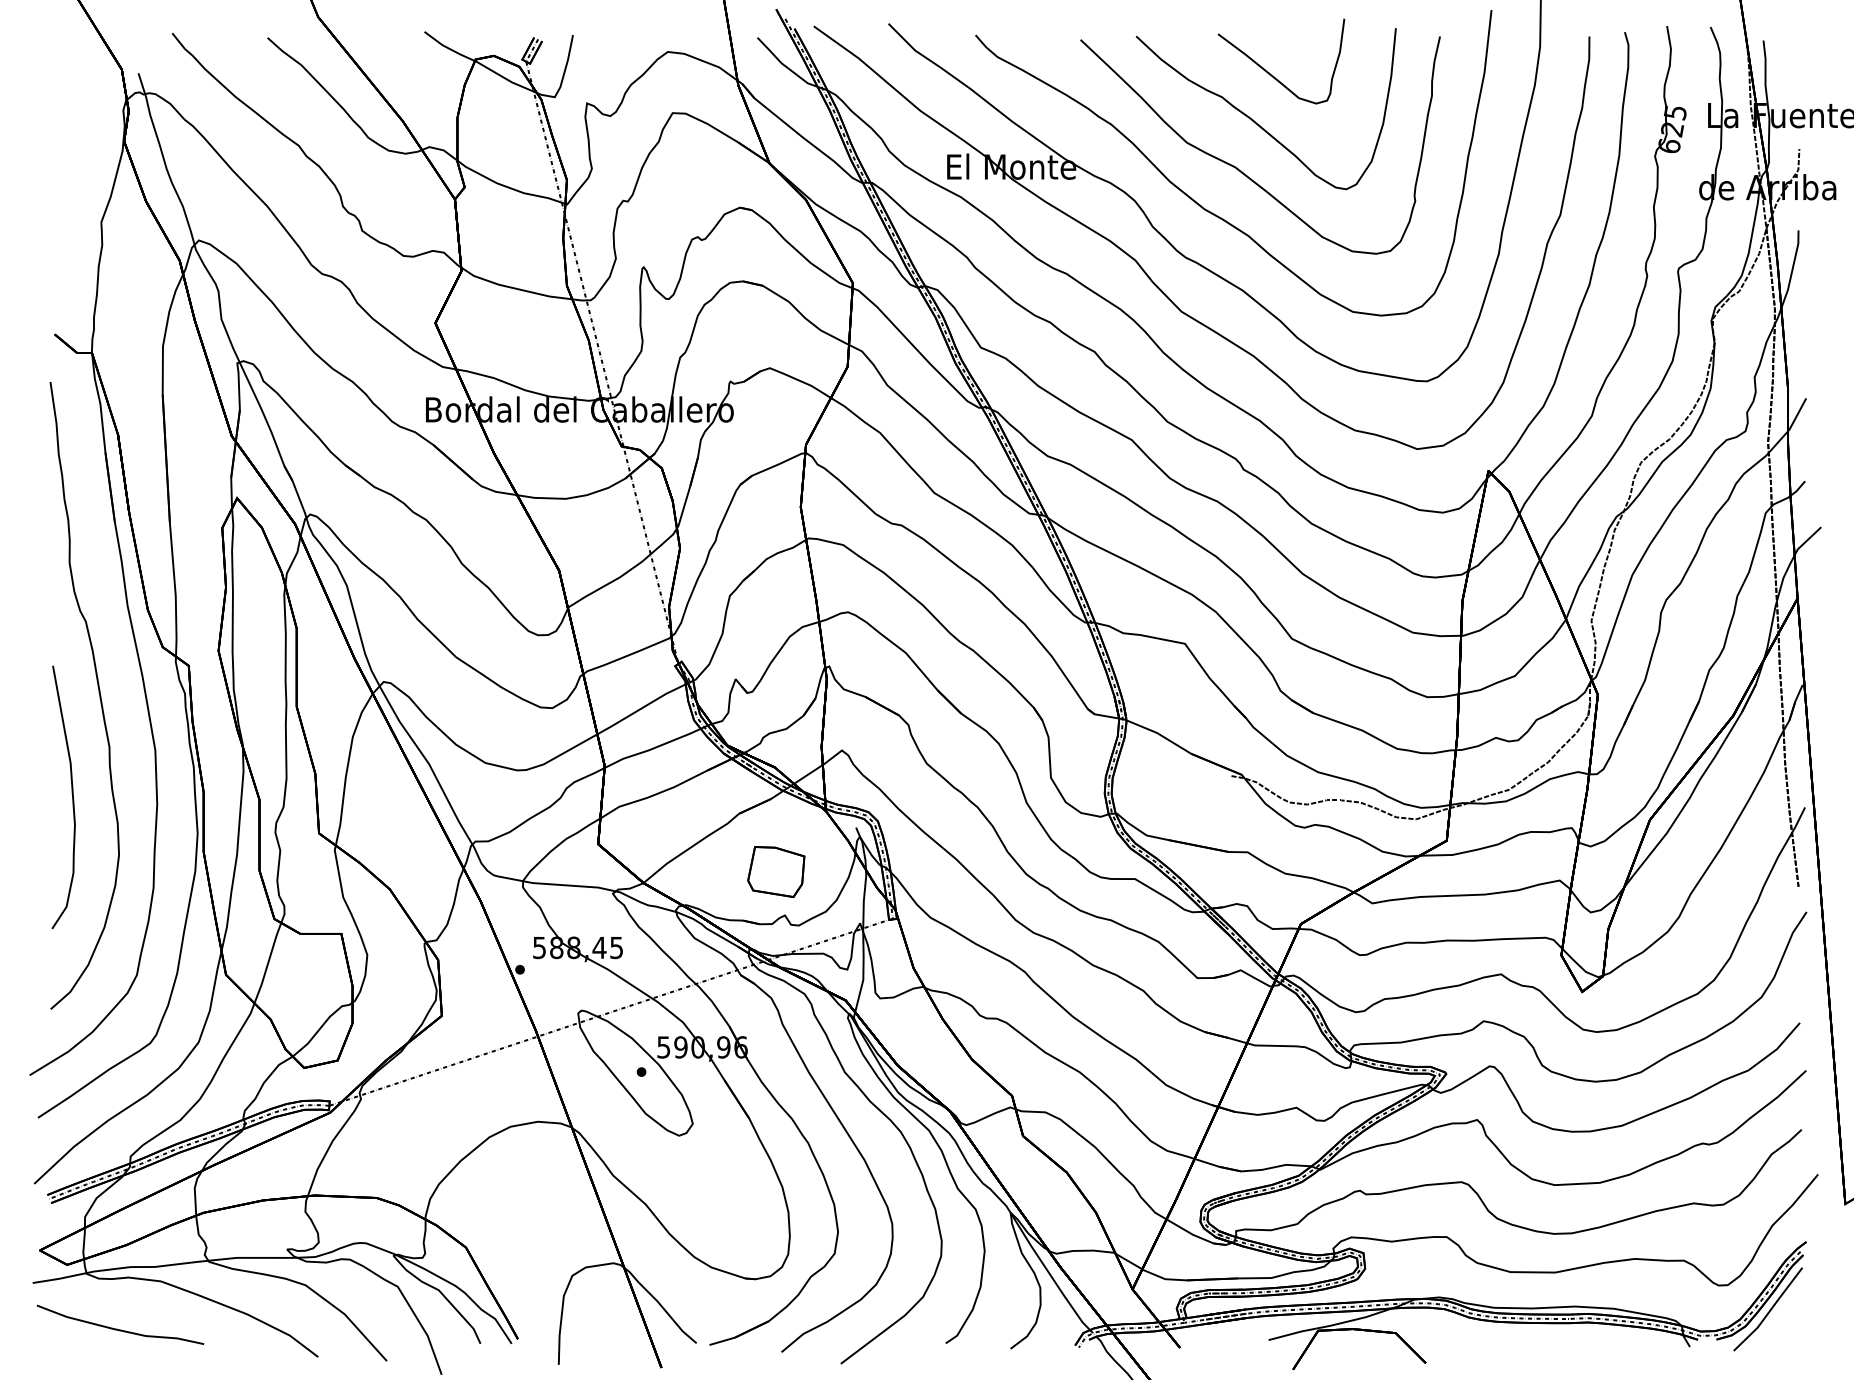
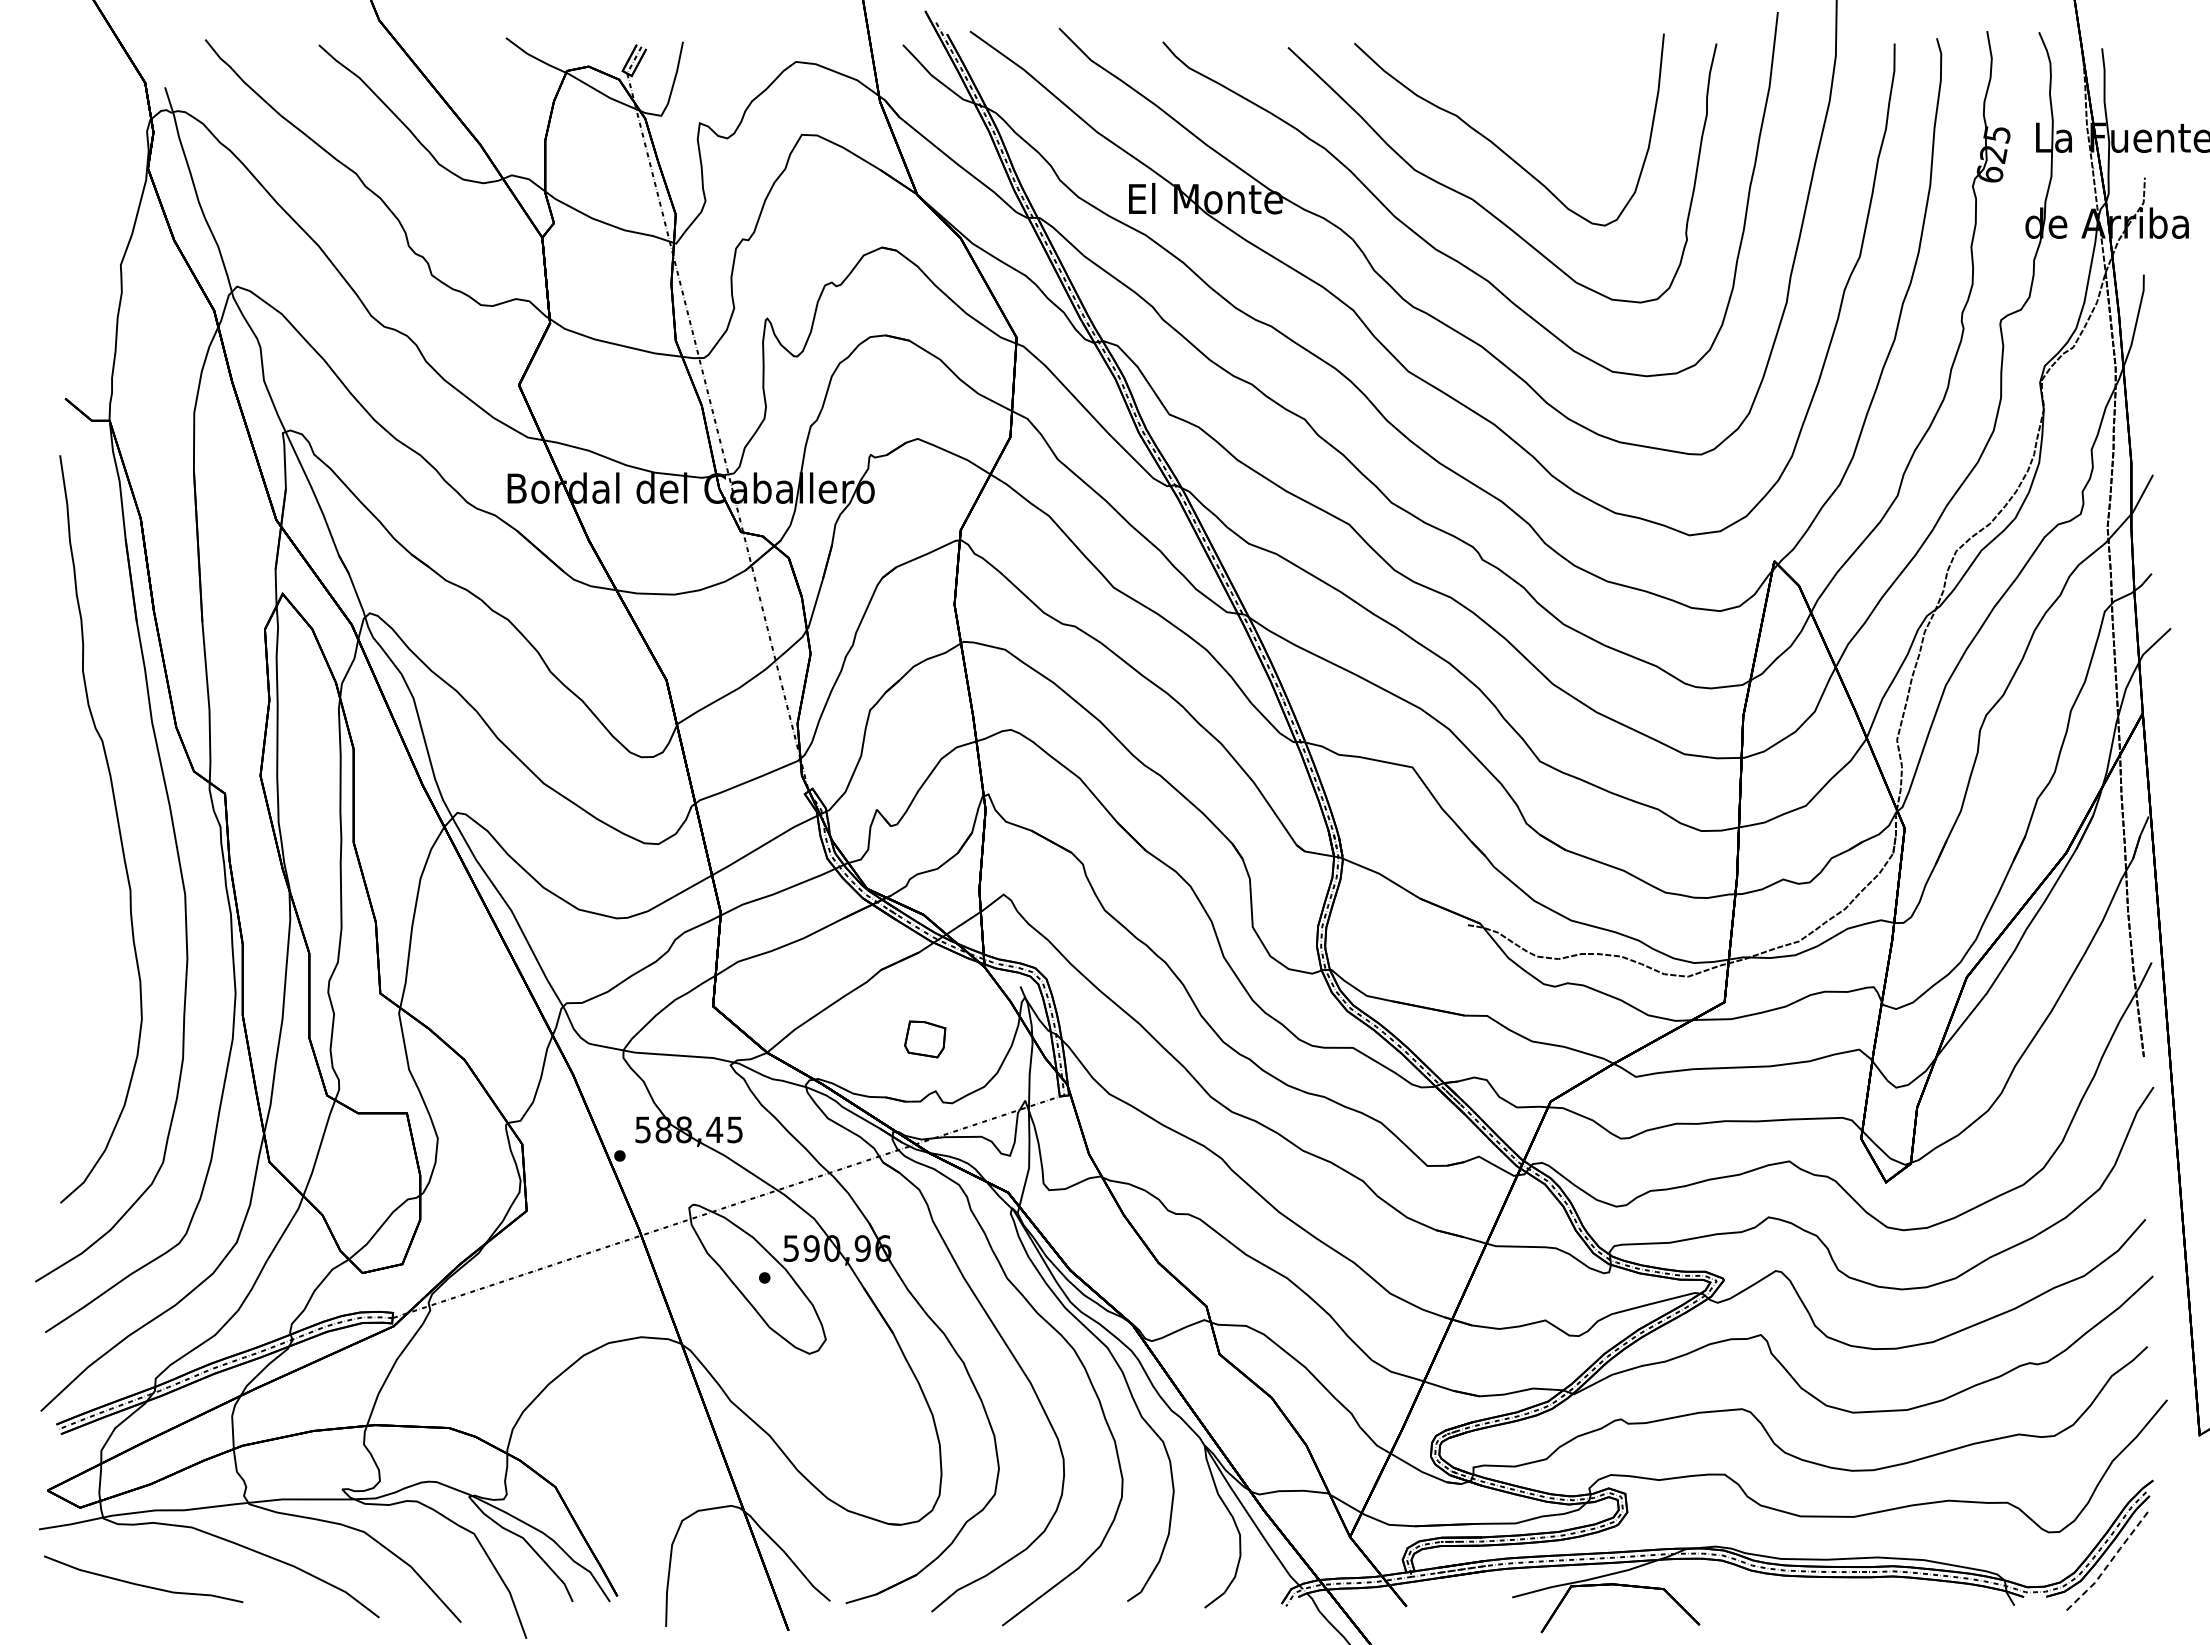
curve: (1270, 73) -> (1514, 87), removed
curve: (71, 794) -> (85, 946), removed
part: (775, 872) -> (924, 1039), size x0.6
line: (1769, 1310) -> (2109, 1562), solid -> dashed

